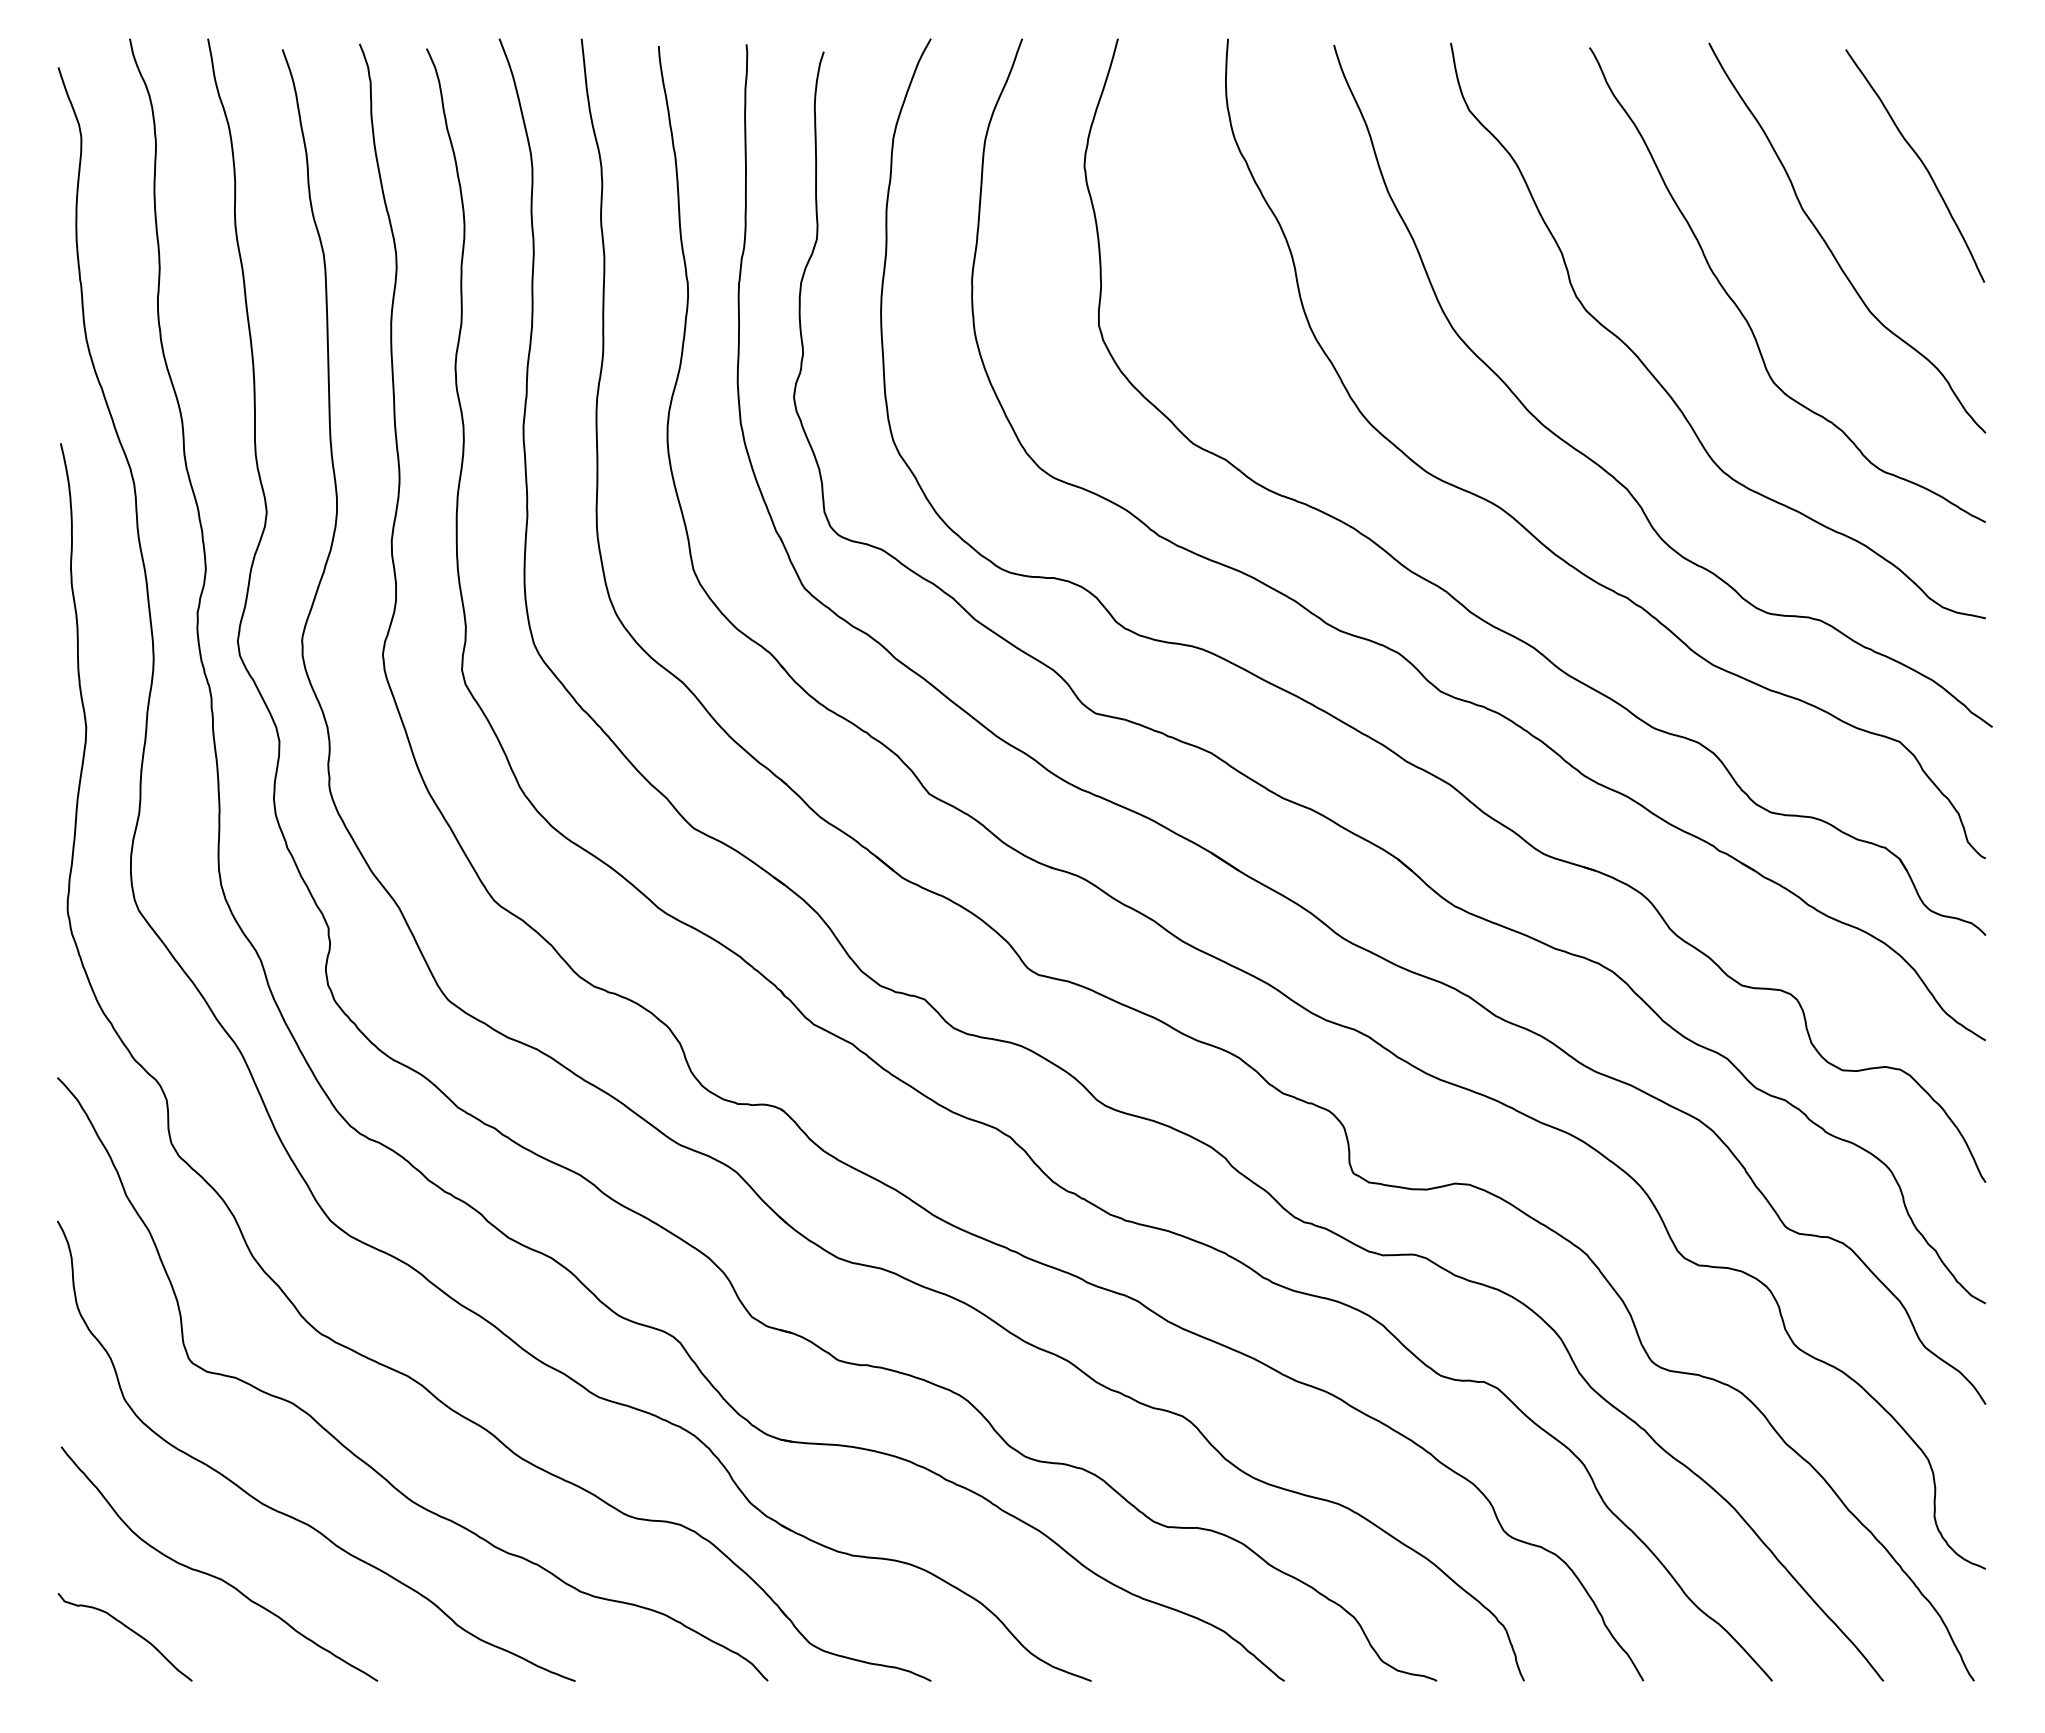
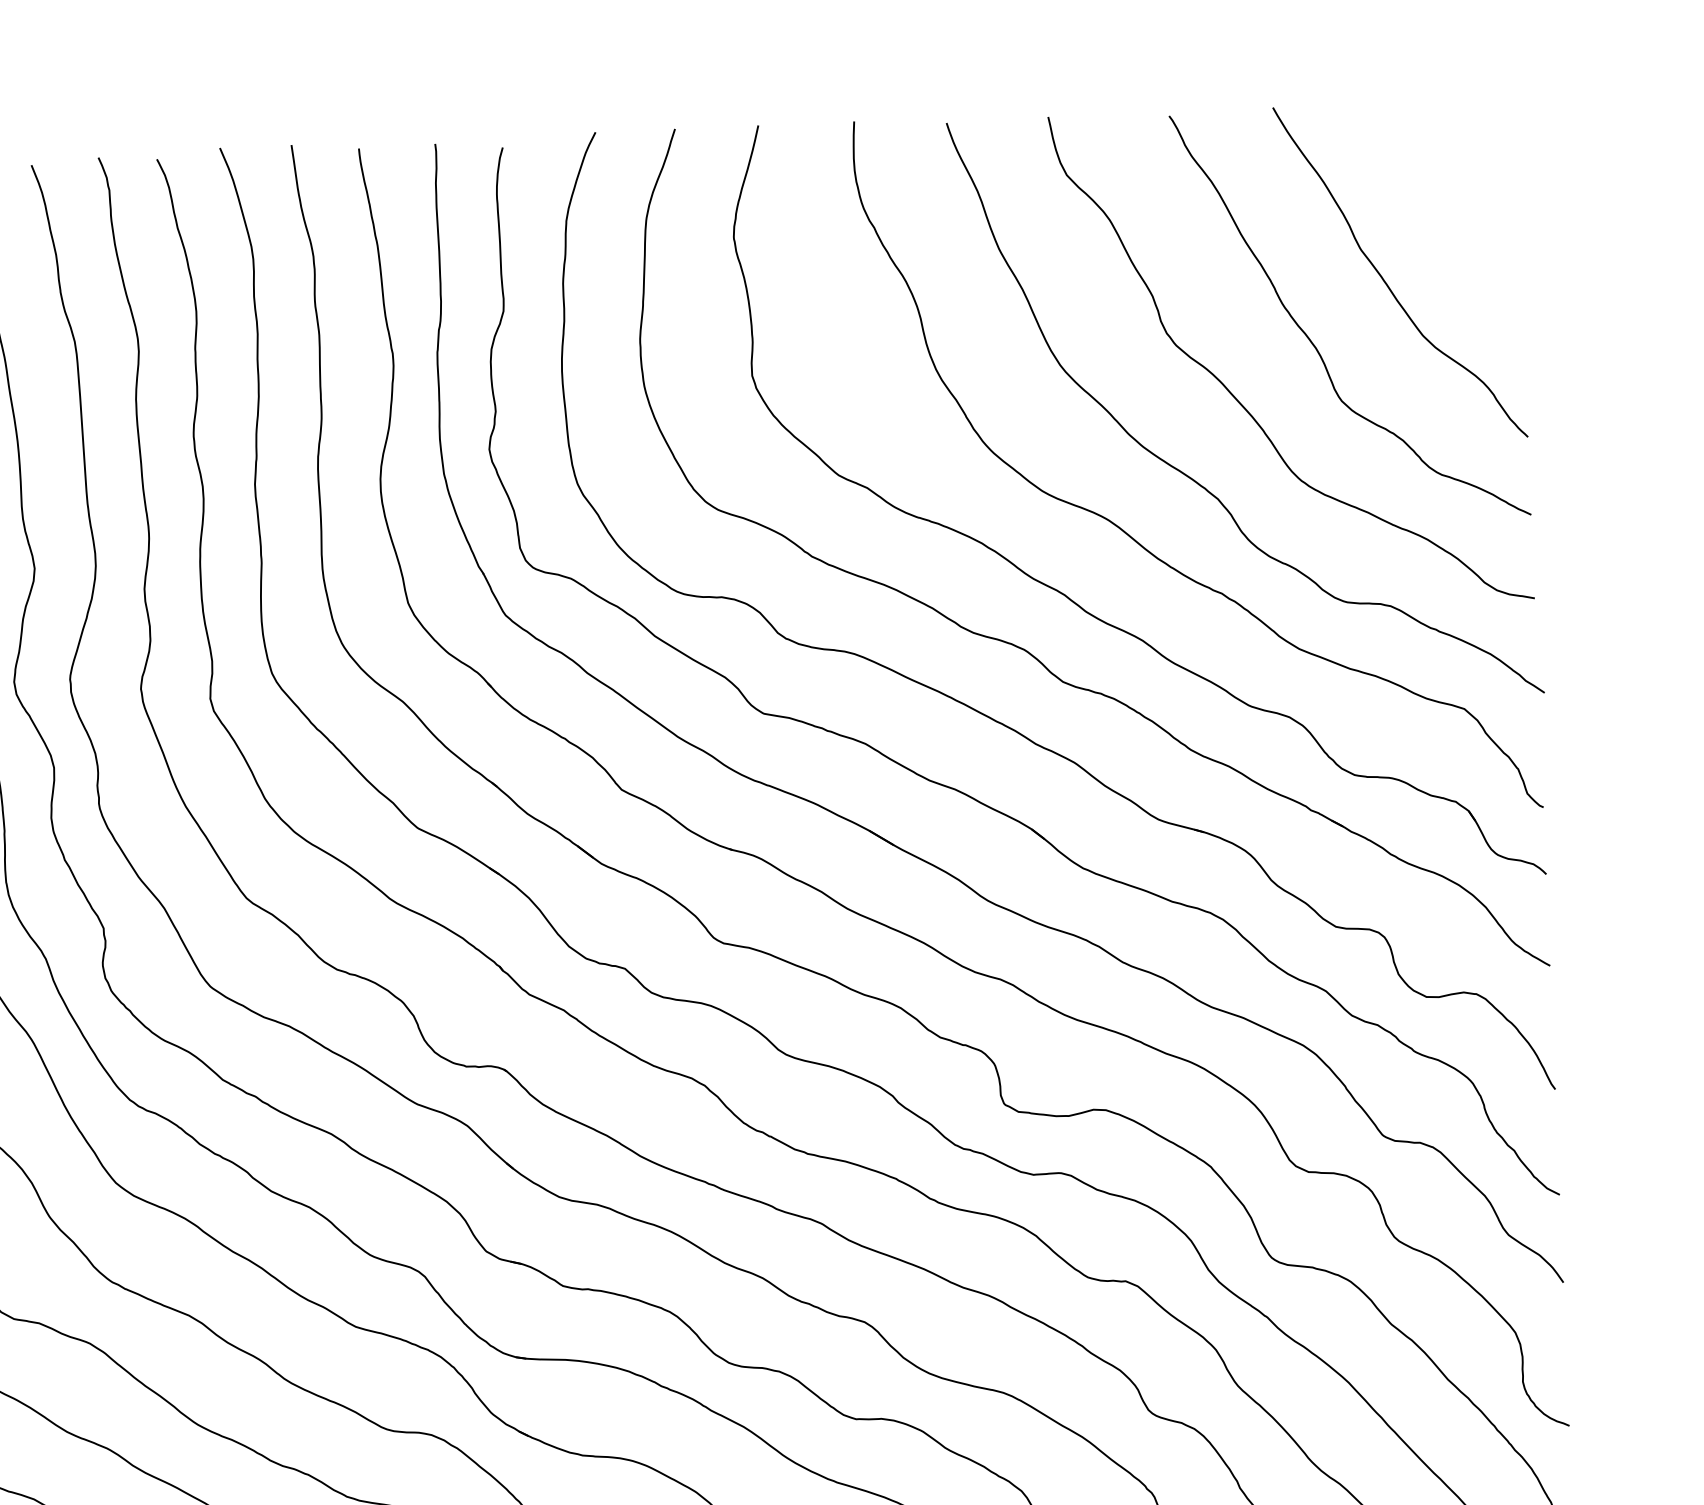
curve: (1920, 161) -> (1461, 203), removed

